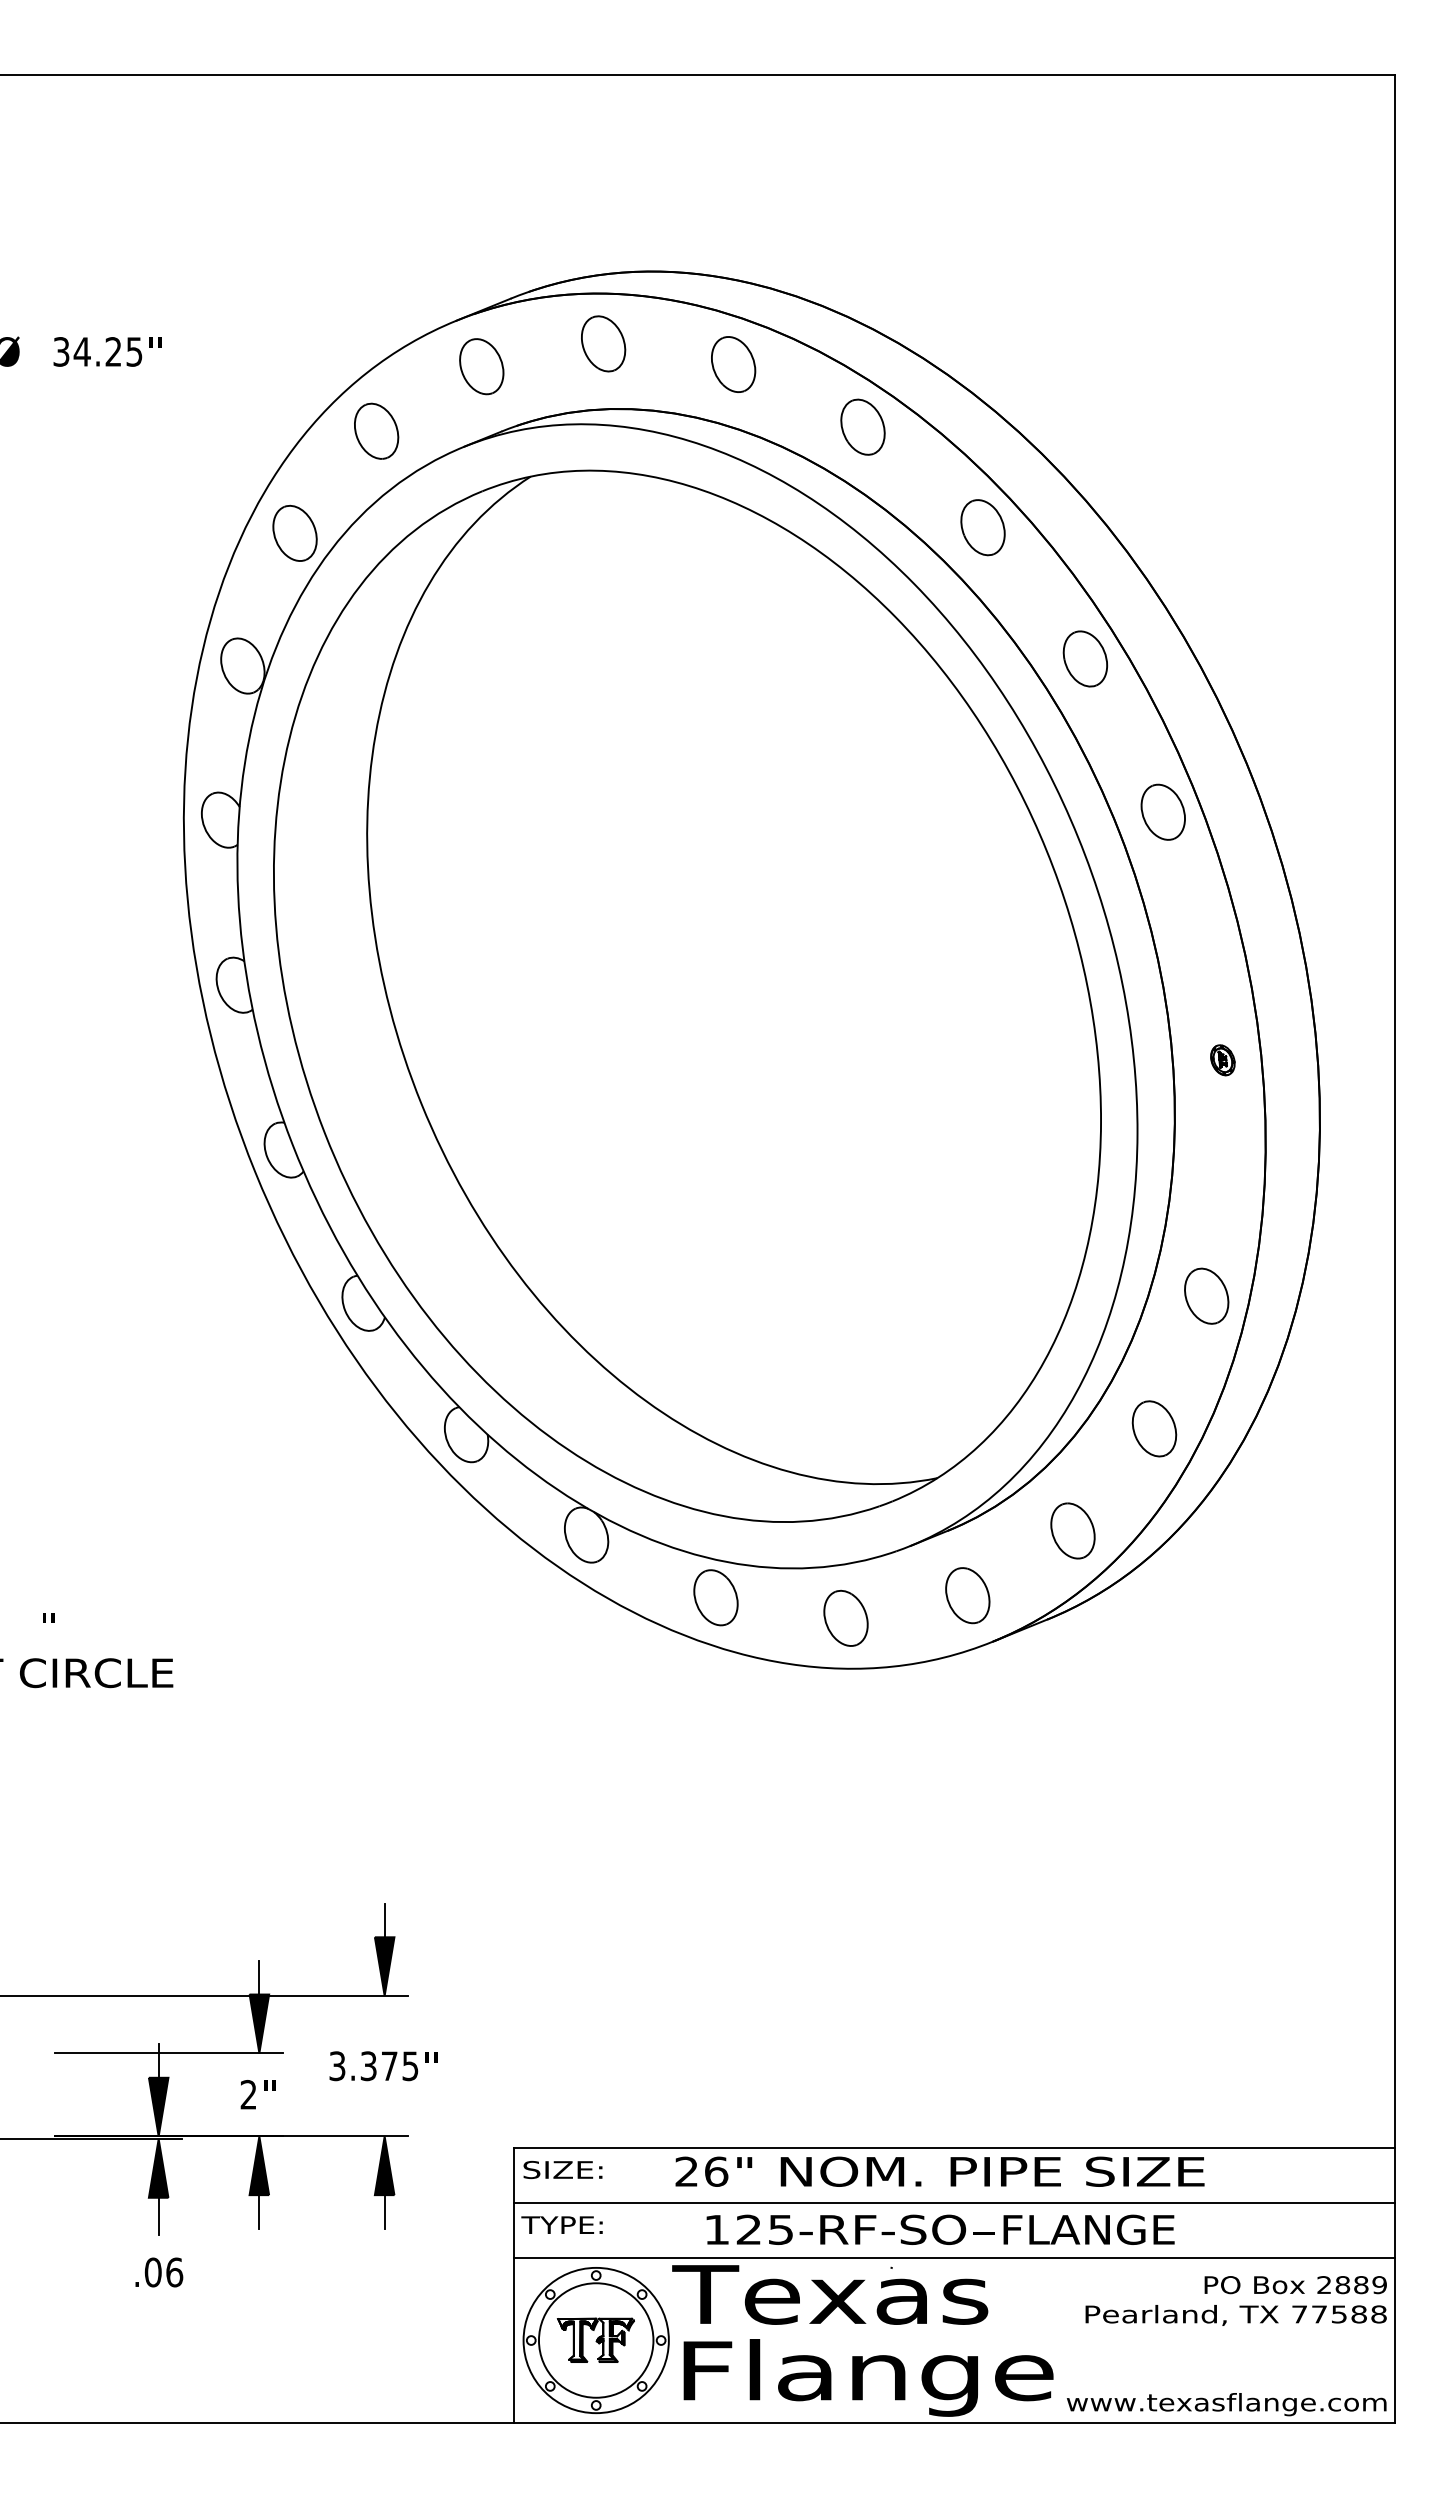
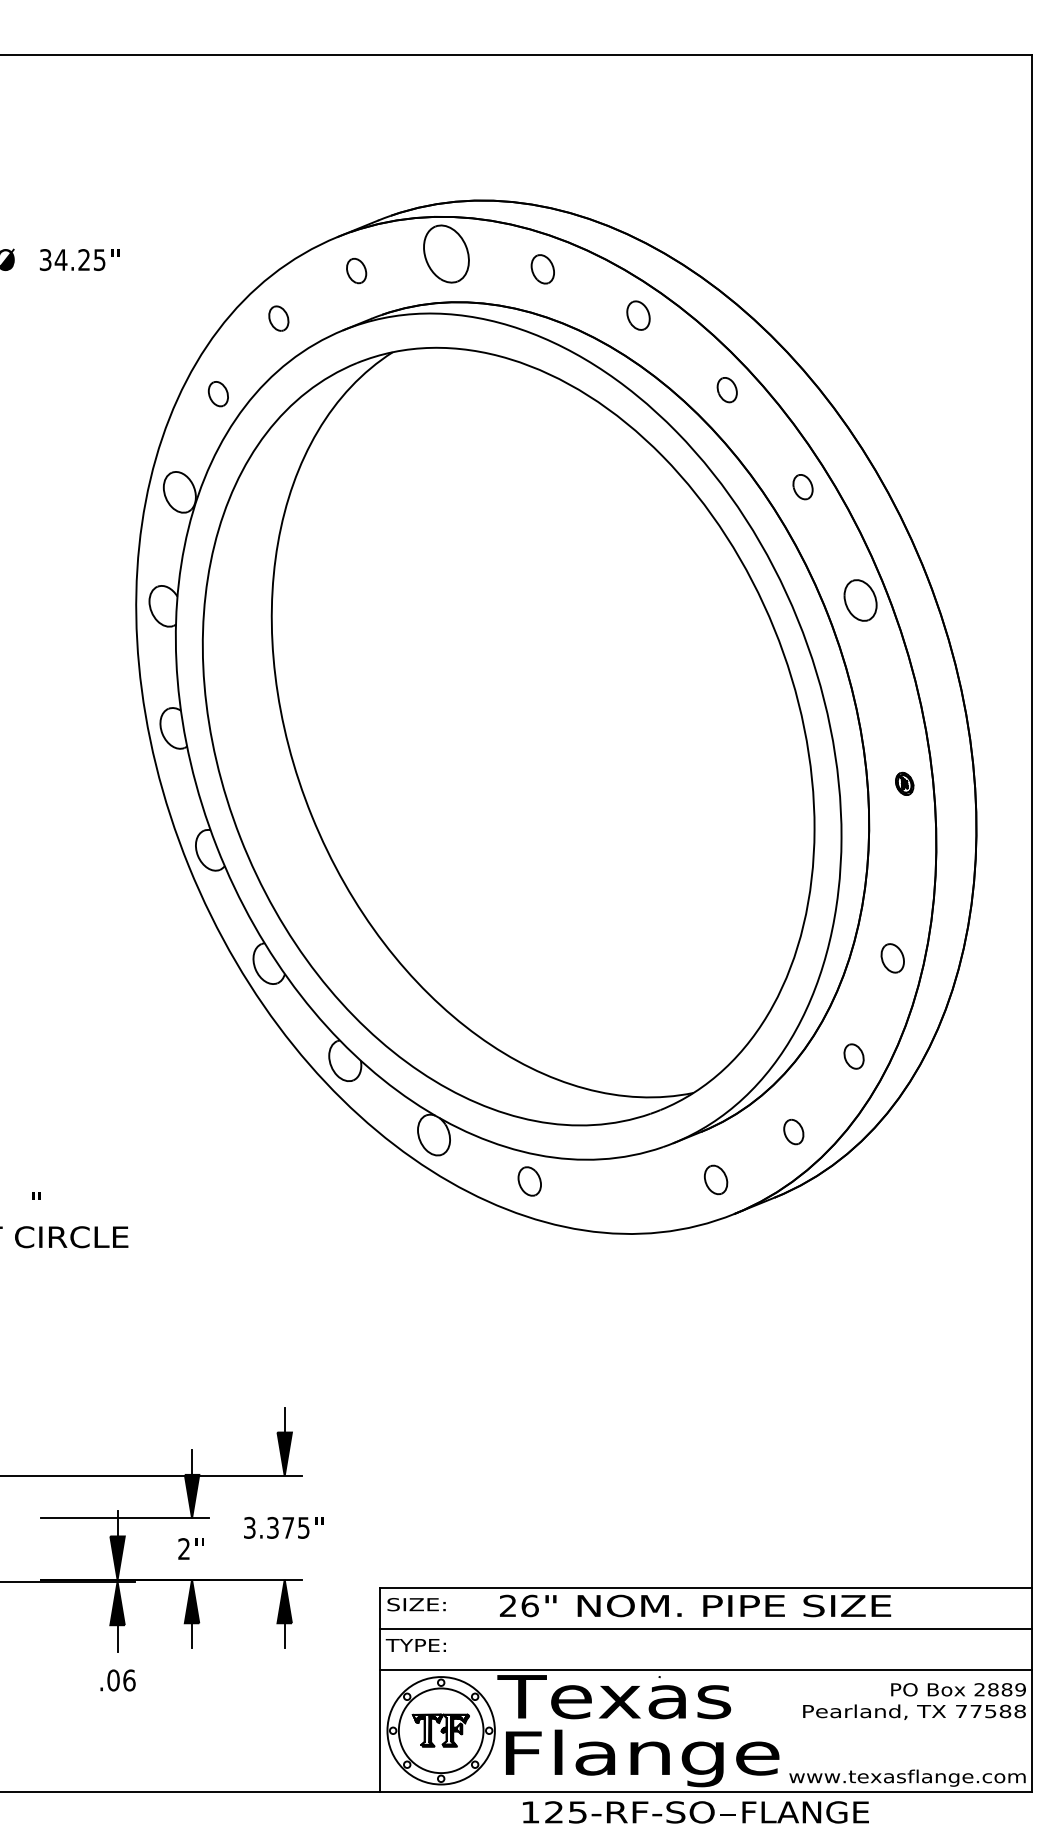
part: (603, 343) -> (446, 253), size x1.4
part: (733, 364) -> (542, 269), size x0.7
part: (481, 366) -> (356, 270), size x0.6
part: (862, 426) -> (638, 315), size x0.7
part: (376, 430) -> (278, 318), size x0.6
part: (982, 527) -> (726, 389), size x0.6
part: (294, 532) -> (218, 393), size x0.6
part: (1085, 658) -> (803, 486), size x0.6
part: (1206, 1295) -> (892, 957), size x0.7
part: (1154, 1428) -> (854, 1056), size x0.6
part: (1072, 1530) -> (793, 1131), size x0.6
part: (967, 1595) -> (715, 1179), size x0.7
part: (715, 1597) -> (529, 1181), size x0.7
part: (845, 1617) -> (625, 1196), removed
text: (940, 2229) -> (695, 1812), moved

